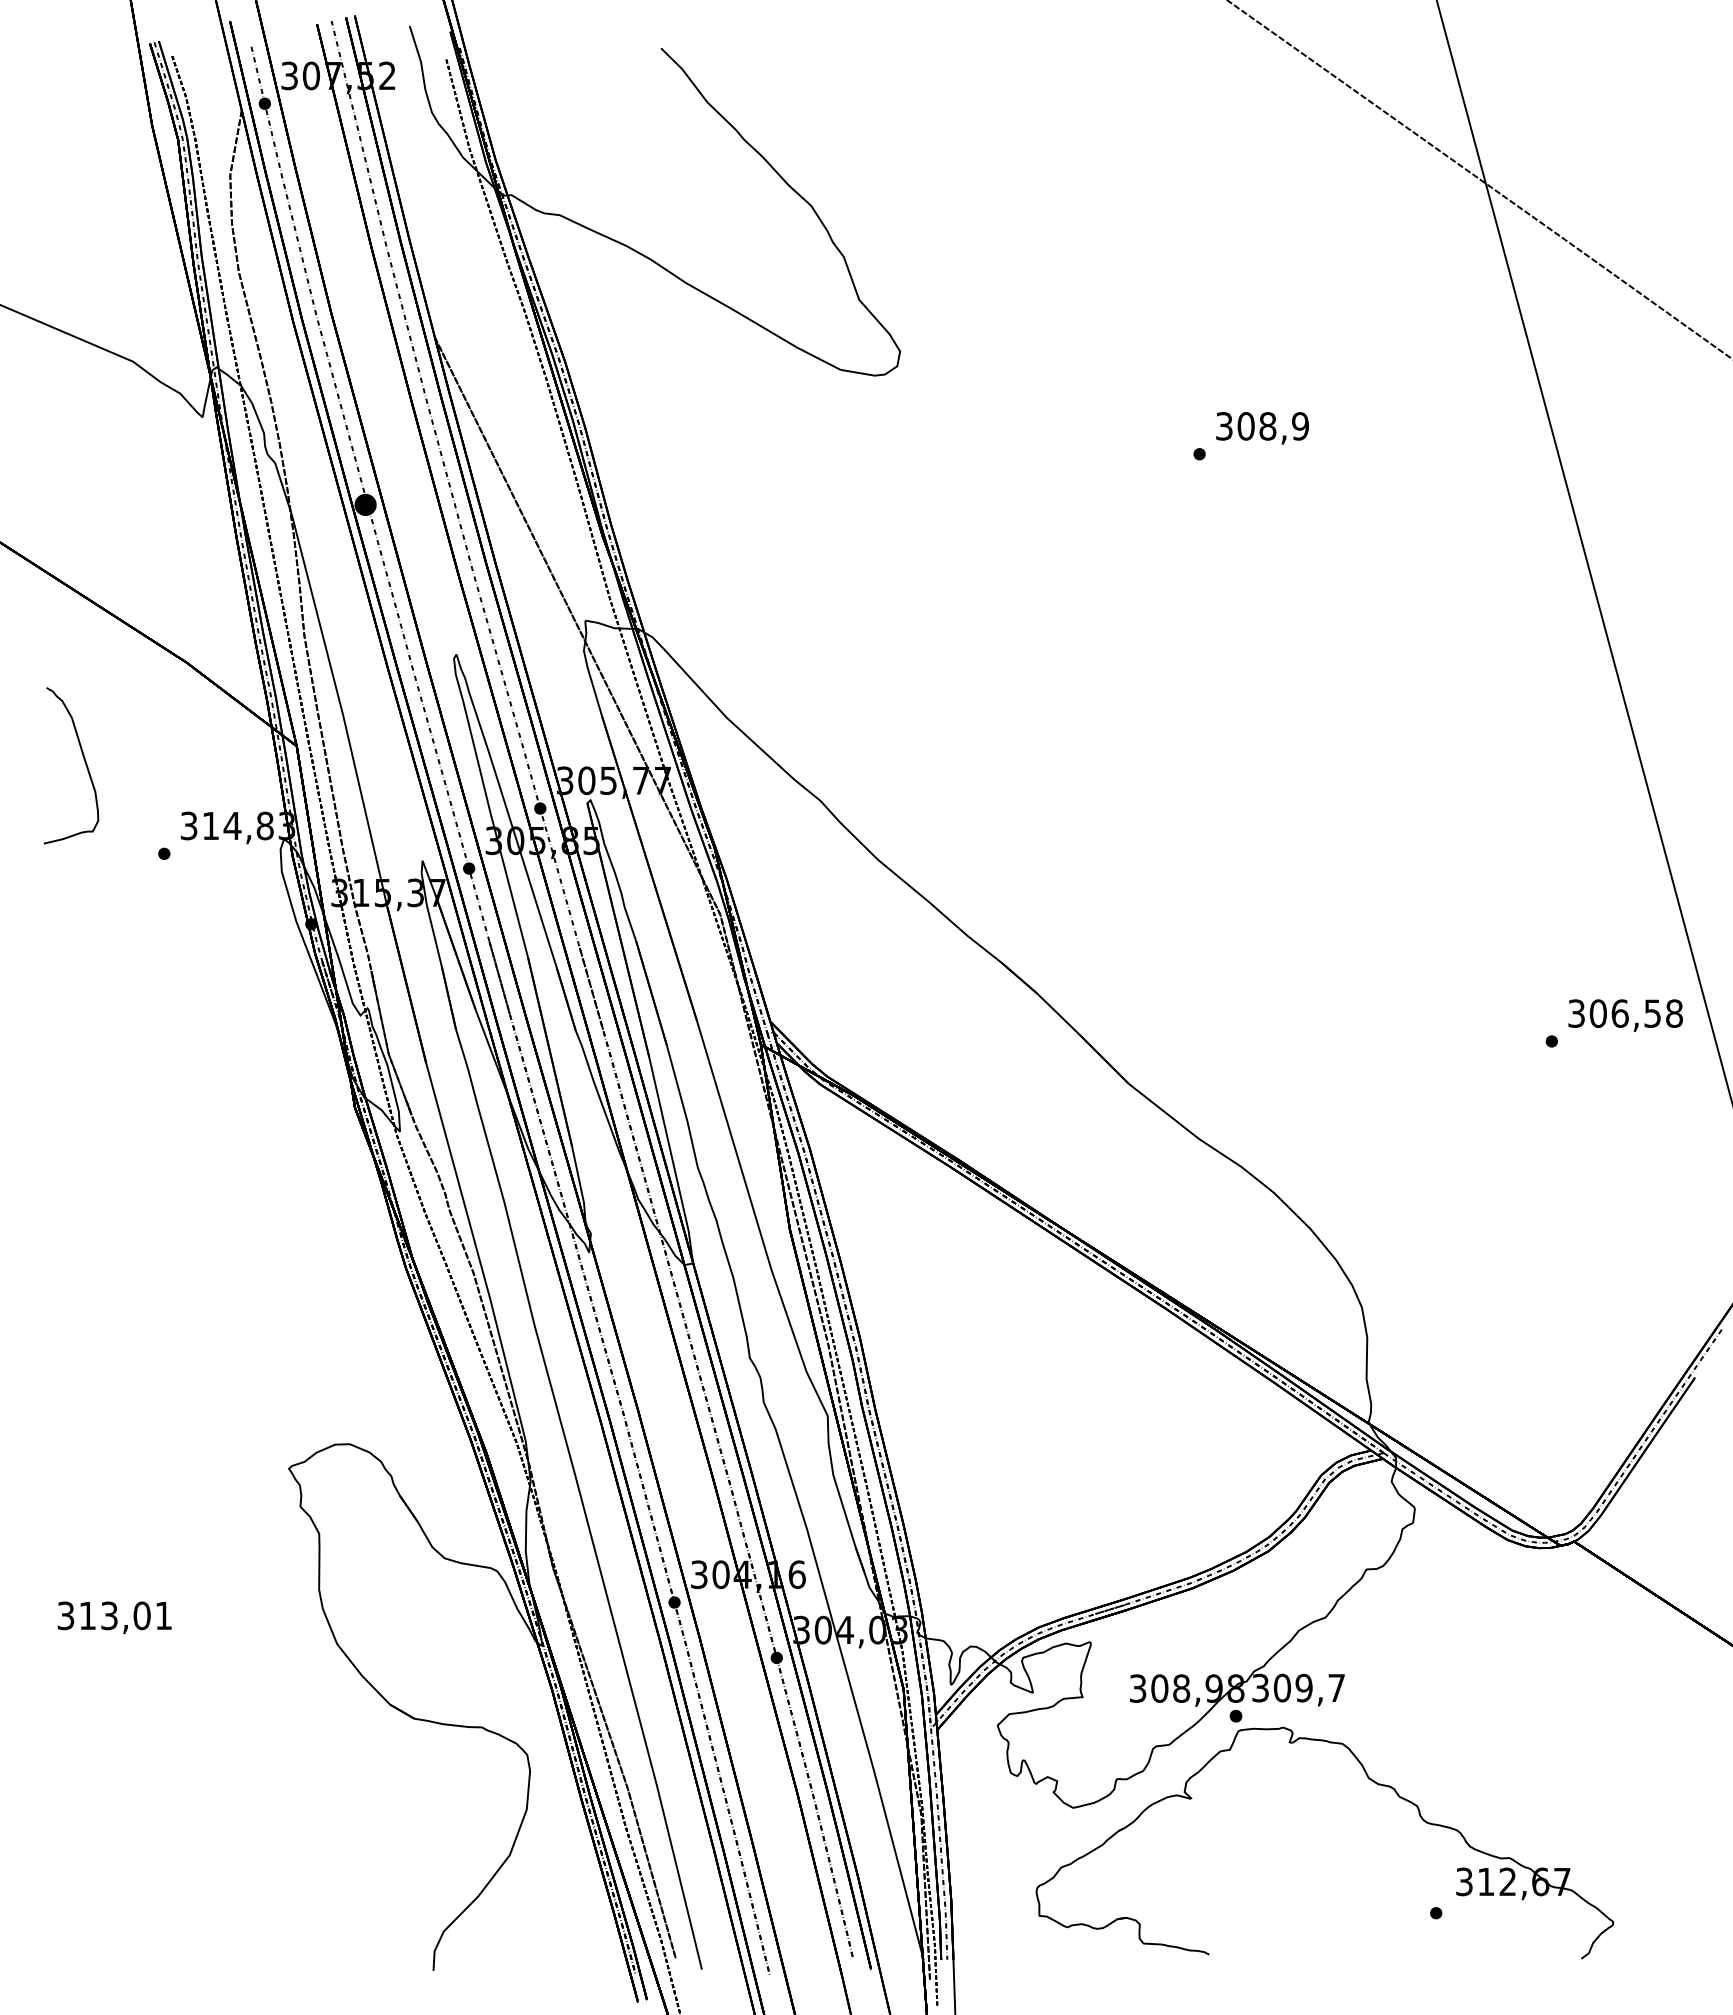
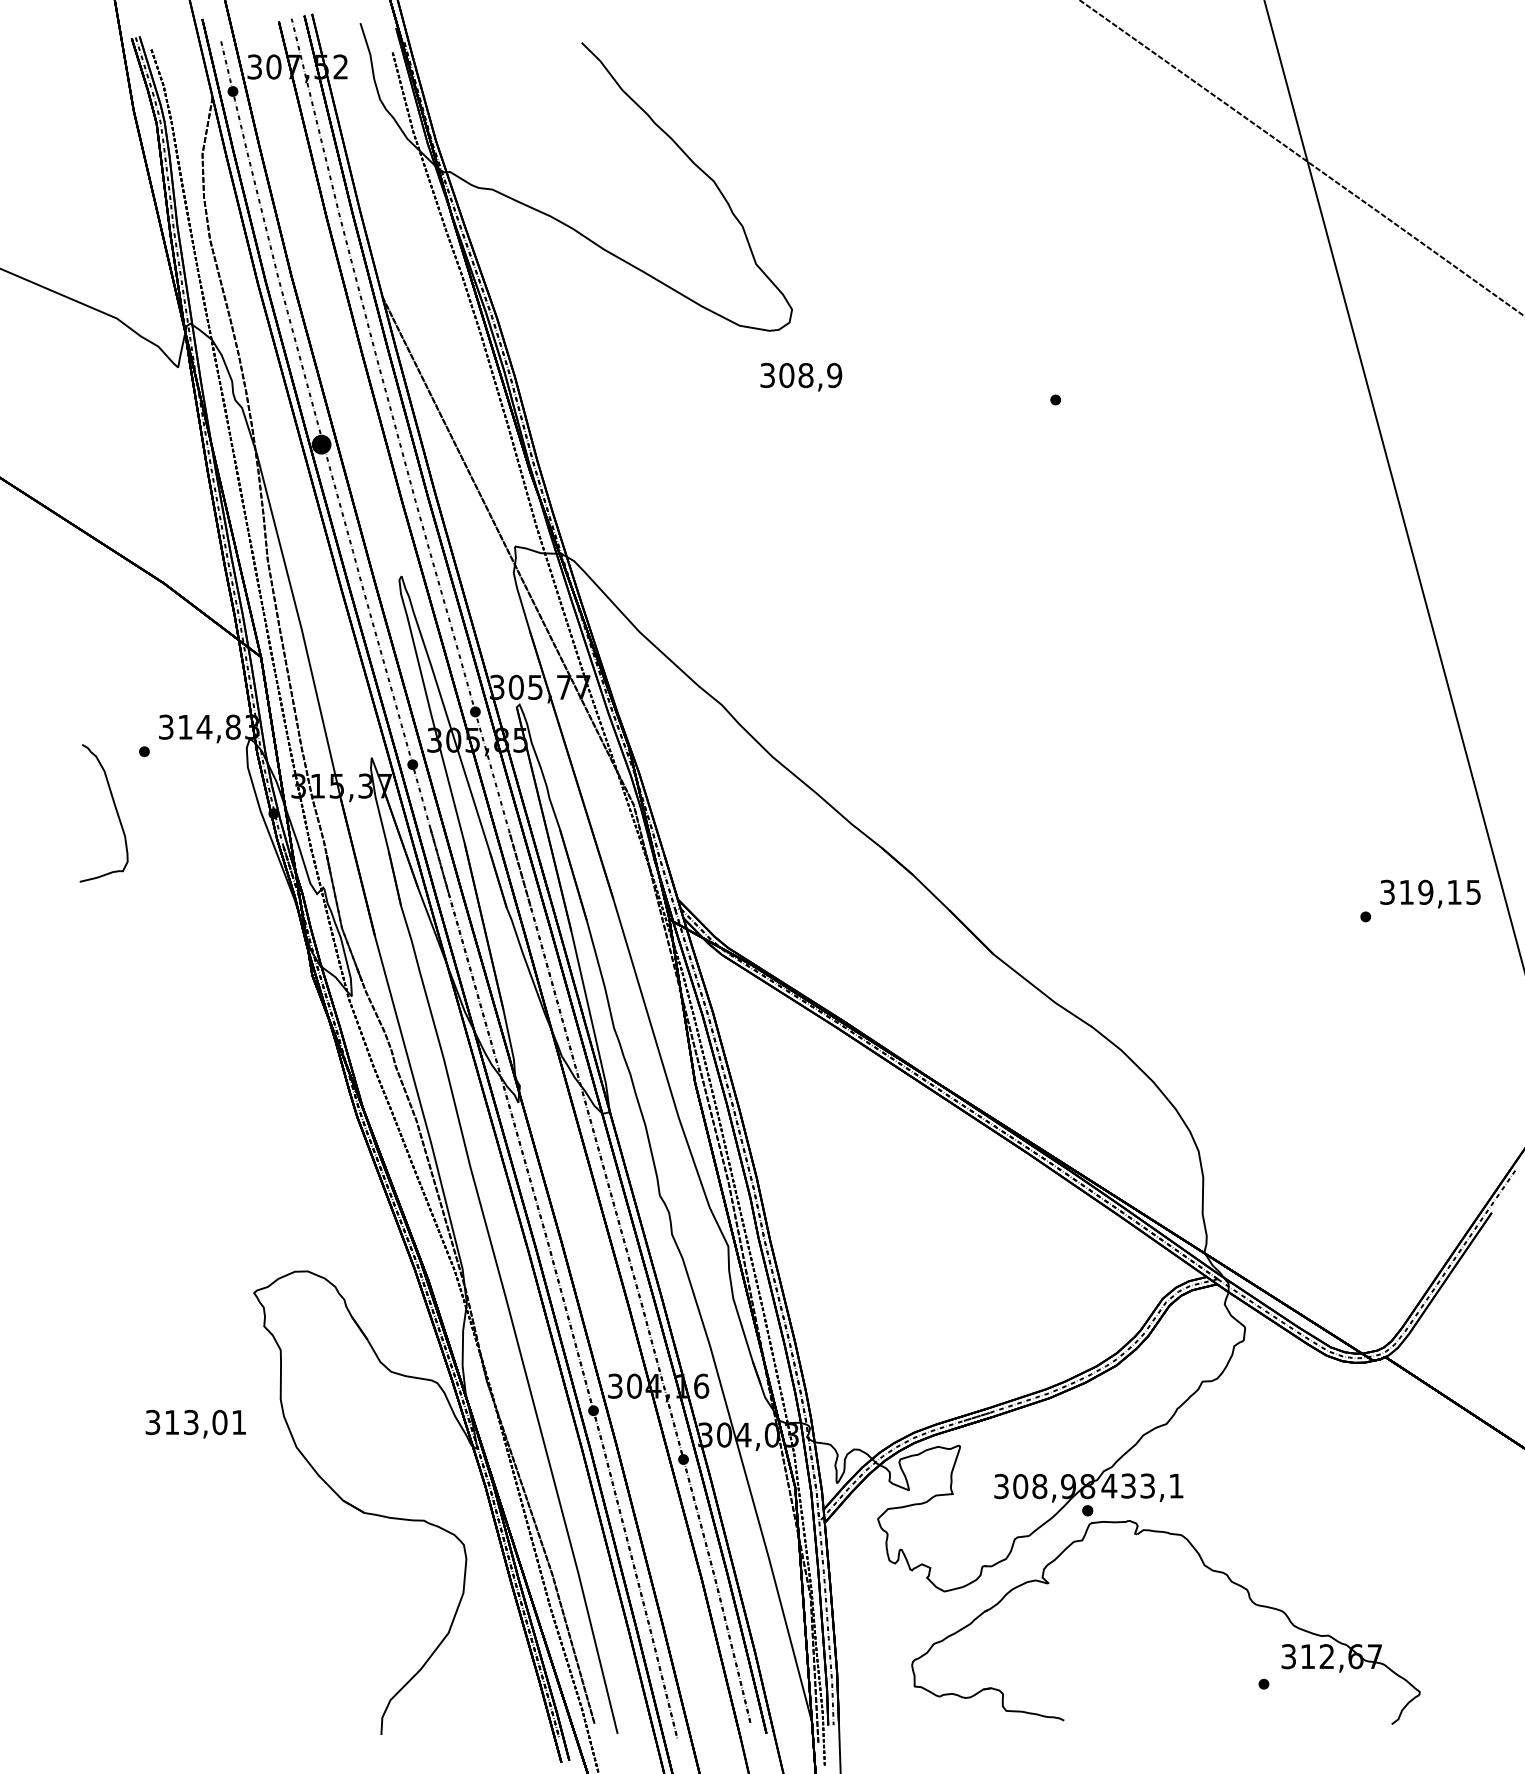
text: (1262, 428) -> (801, 377), moved
curve: (84, 762) -> (115, 810), moved
text: (1636, 1013) -> (1440, 892), 306,58 -> 319,15
text: (114, 1617) -> (195, 1423), moved
text: (1297, 1687) -> (1141, 1485), 309,7 -> 433,1

